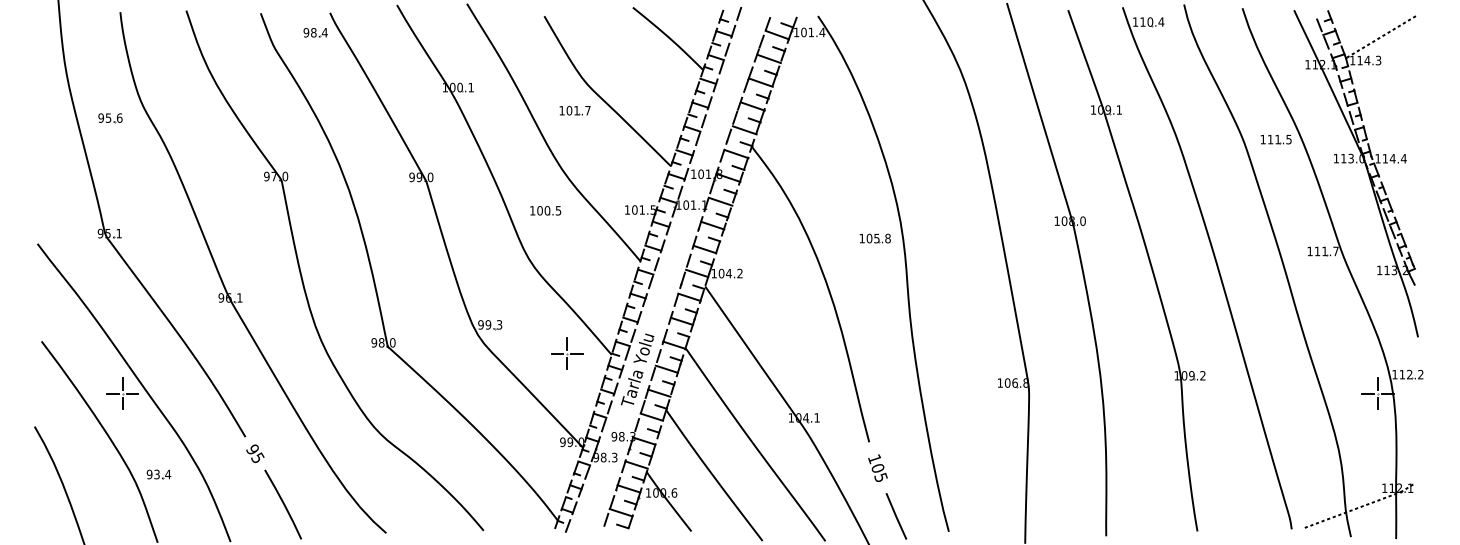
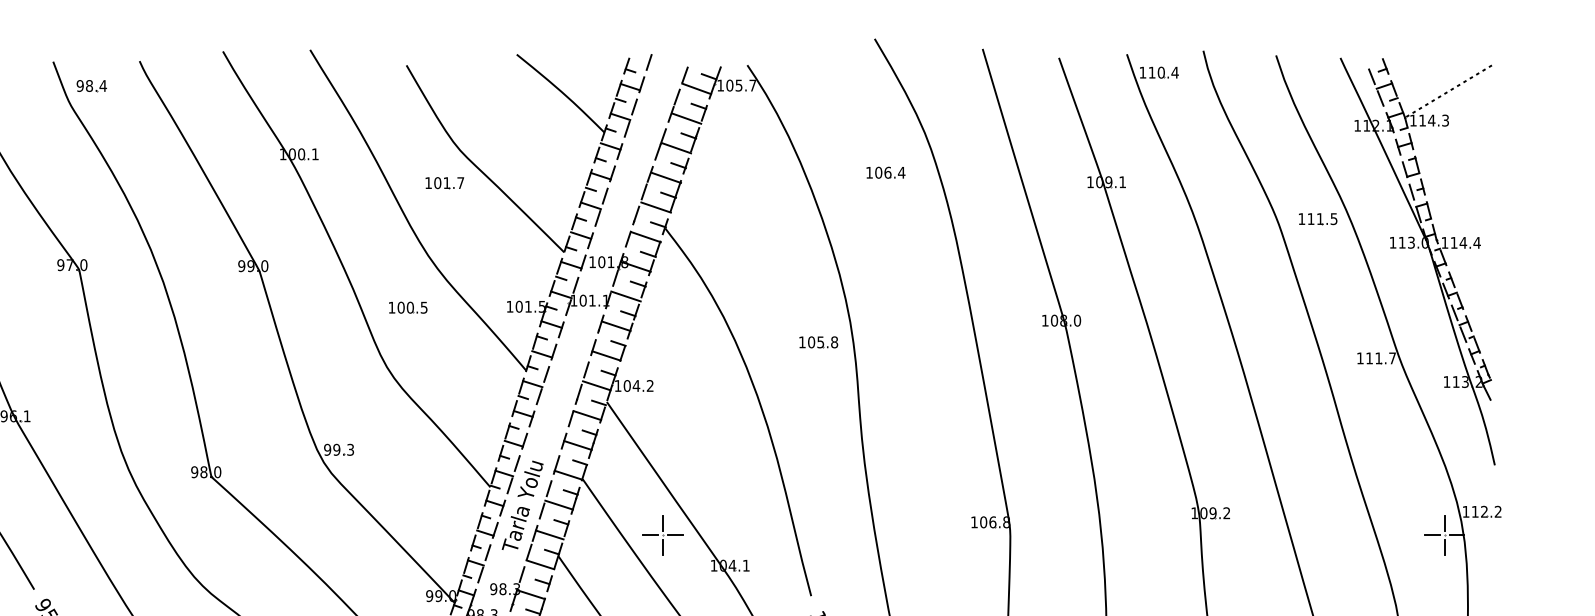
part: (315, 32) -> (91, 85), moved
text: (816, 32) -> (745, 85), 101.4 -> 105.7
part: (928, 102) -> (885, 172), added
part: (567, 353) -> (663, 535), moved

